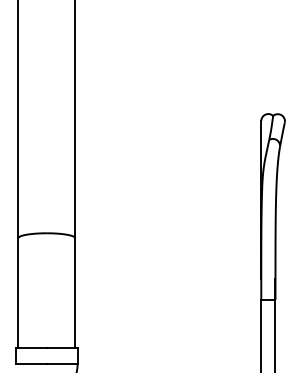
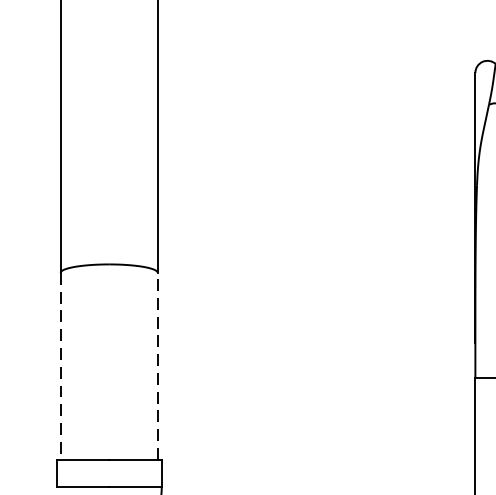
line: (18, 293) -> (60, 367), solid -> dashed
line: (75, 293) -> (158, 367), solid -> dashed

